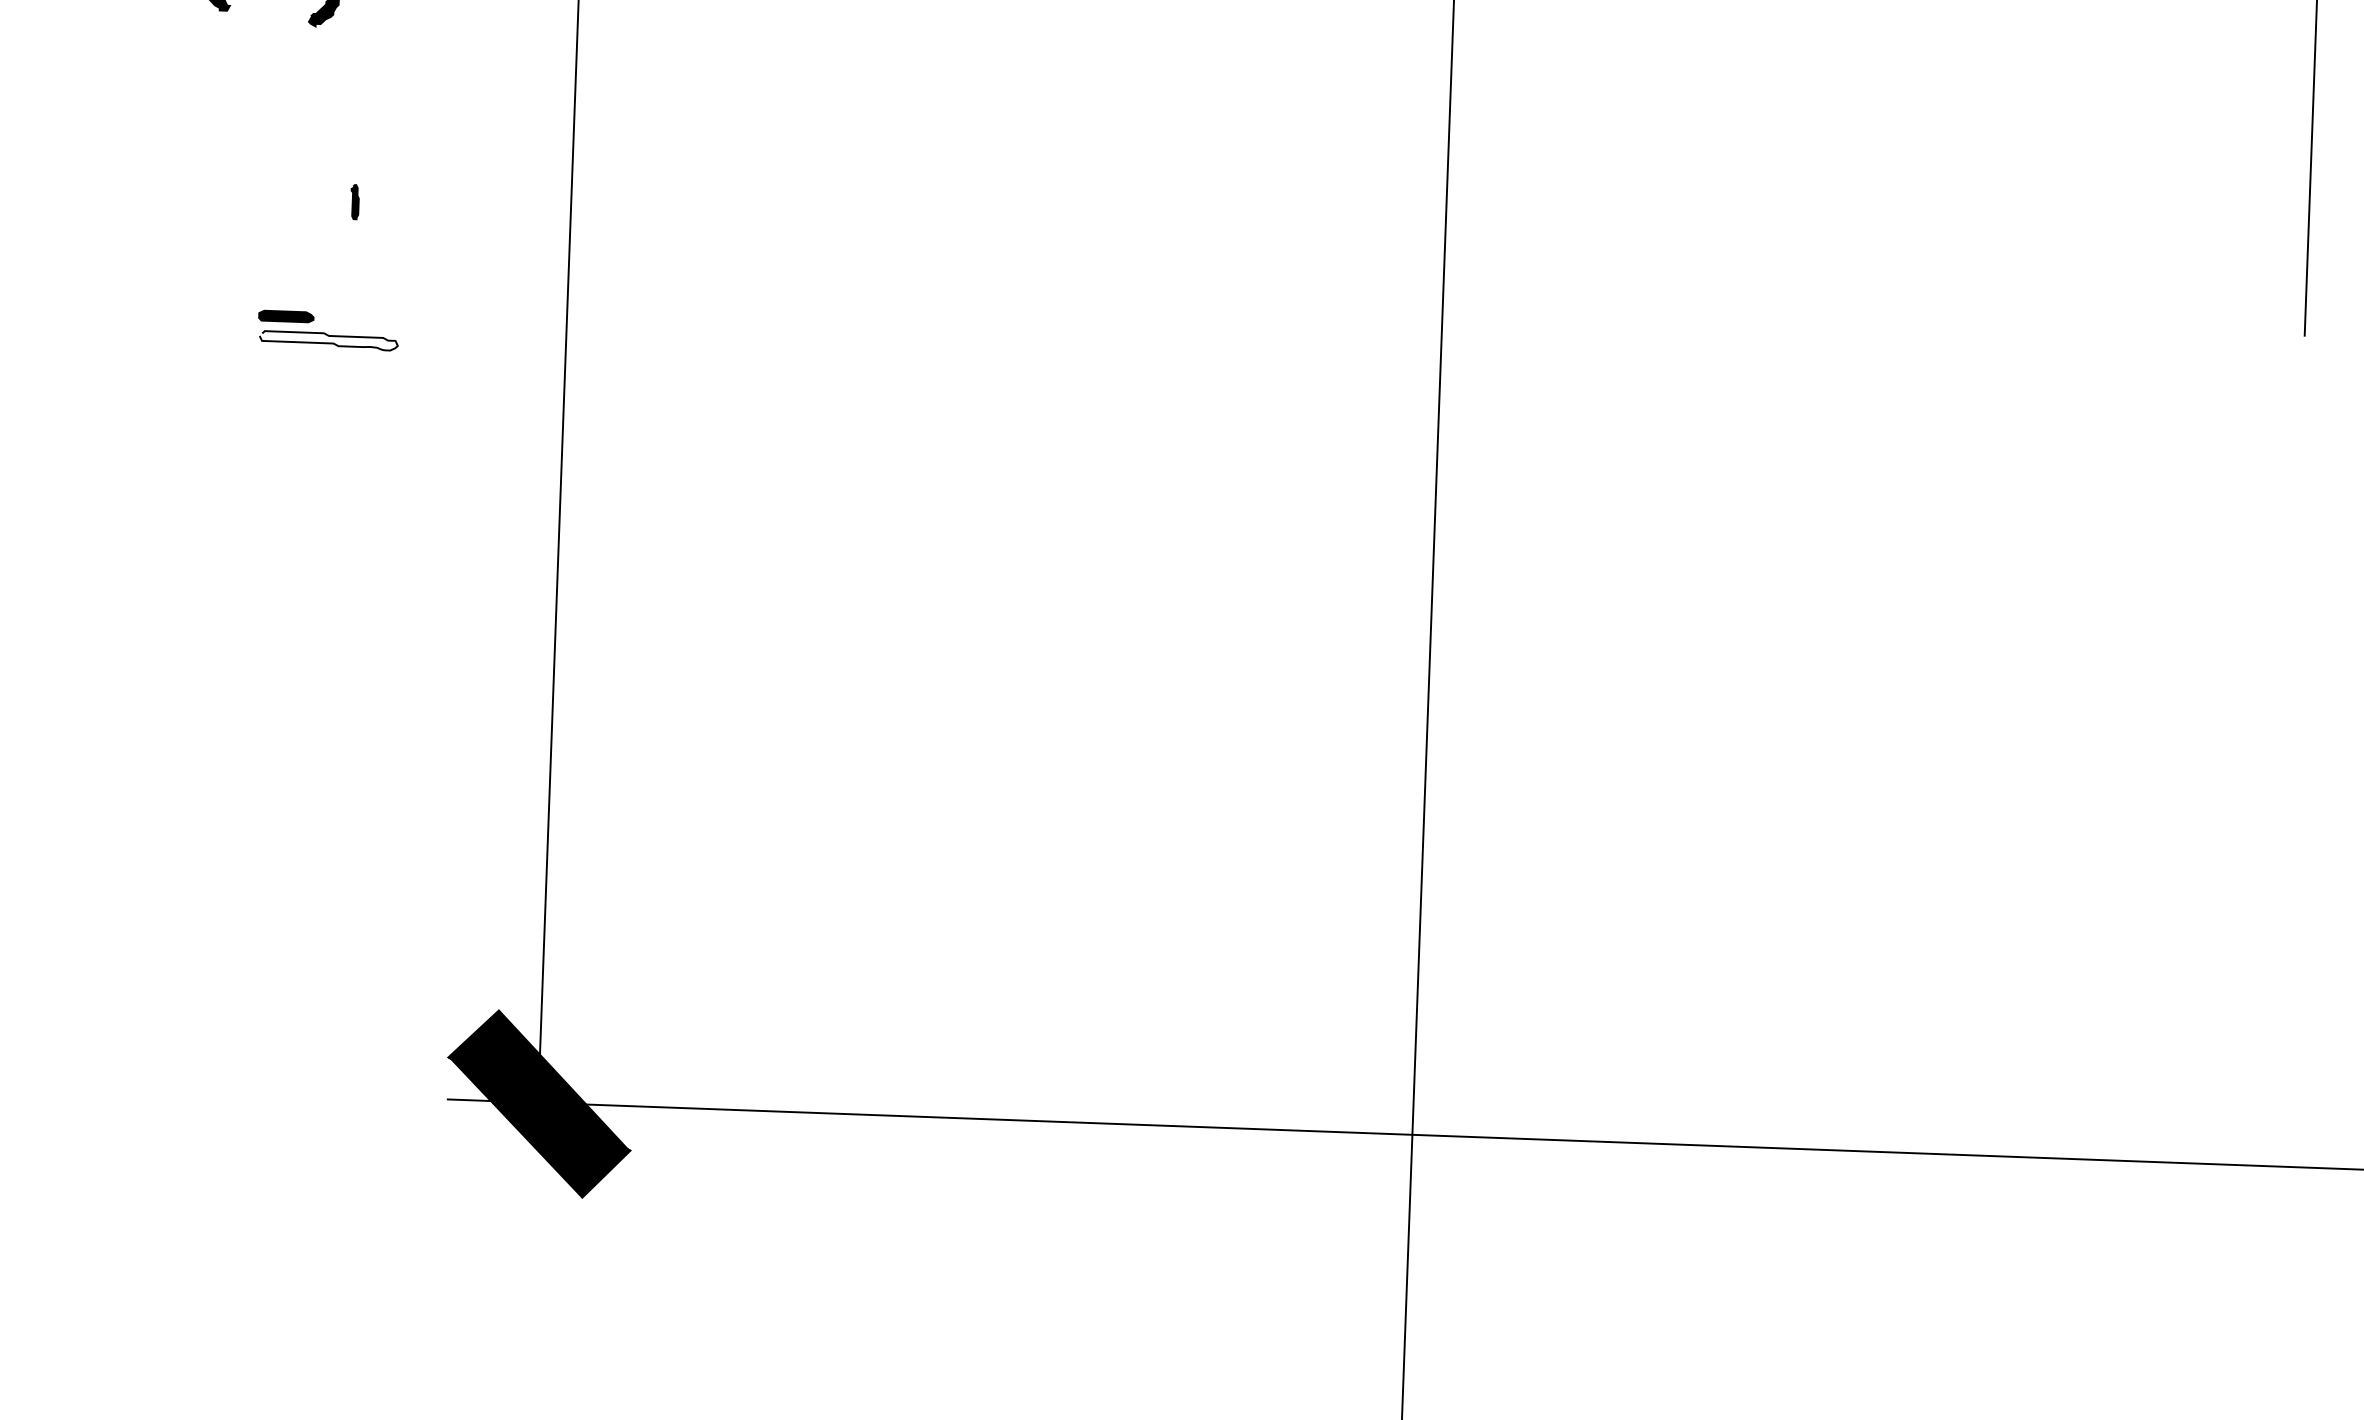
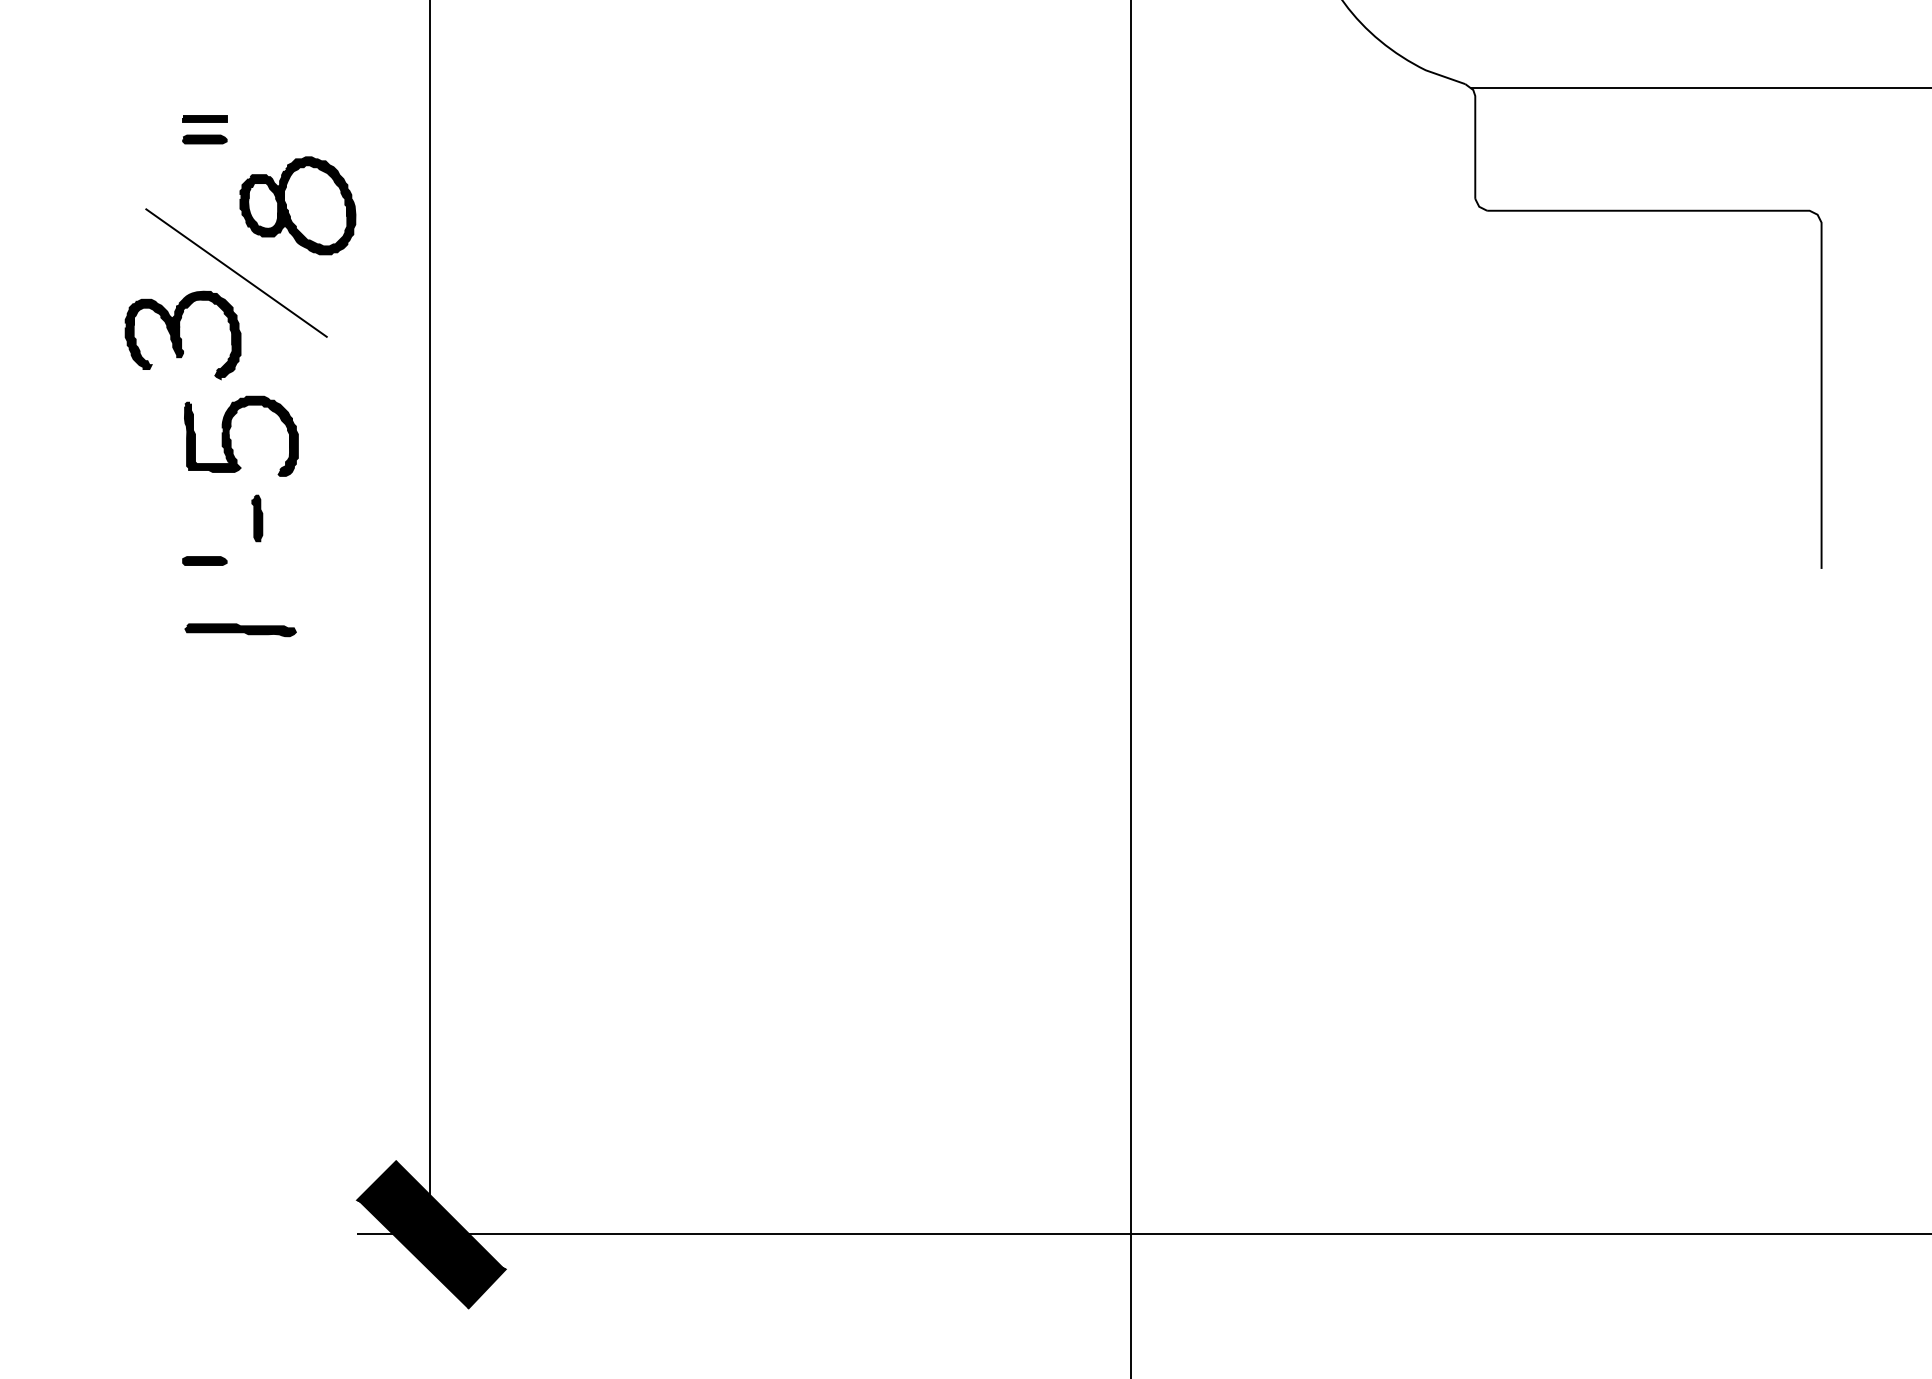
part: (326, 102) -> (231, 439), added
part: (355, 202) -> (257, 518), size x1.67
part: (285, 315) -> (204, 560), moved
fill: (328, 341) -> (240, 630), added

